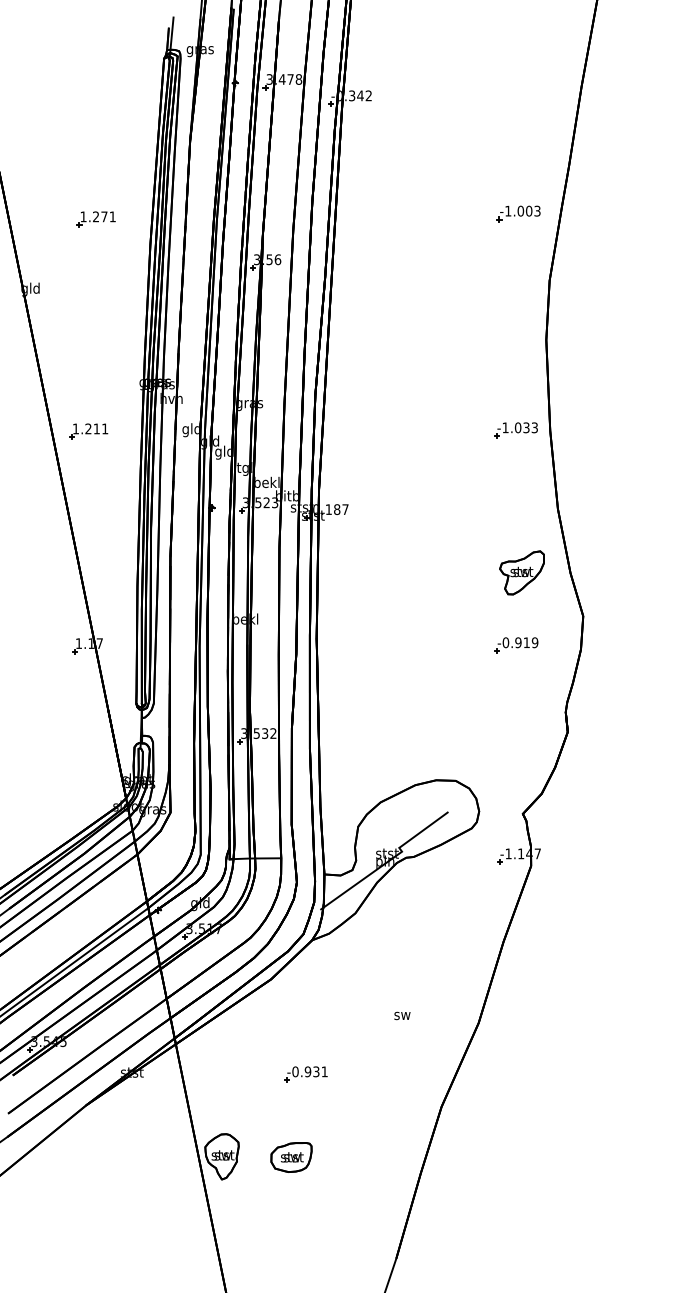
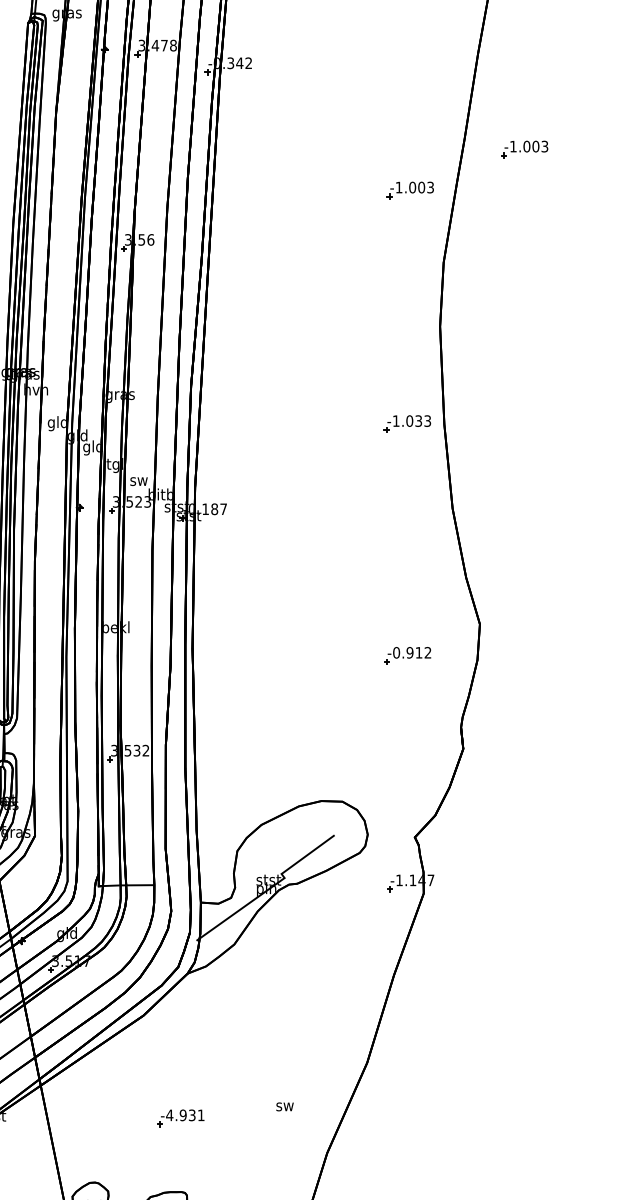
part: (624, 175) -> (524, 149), added
text: (267, 482) -> (139, 480), bekl -> sw
part: (521, 572) -> (413, 577), removed
text: (534, 642) -> (427, 652), -0.919 -> -0.912
text: (402, 1015) -> (285, 1106), moved
text: (295, 1071) -> (169, 1115), -0.931 -> -4.931

